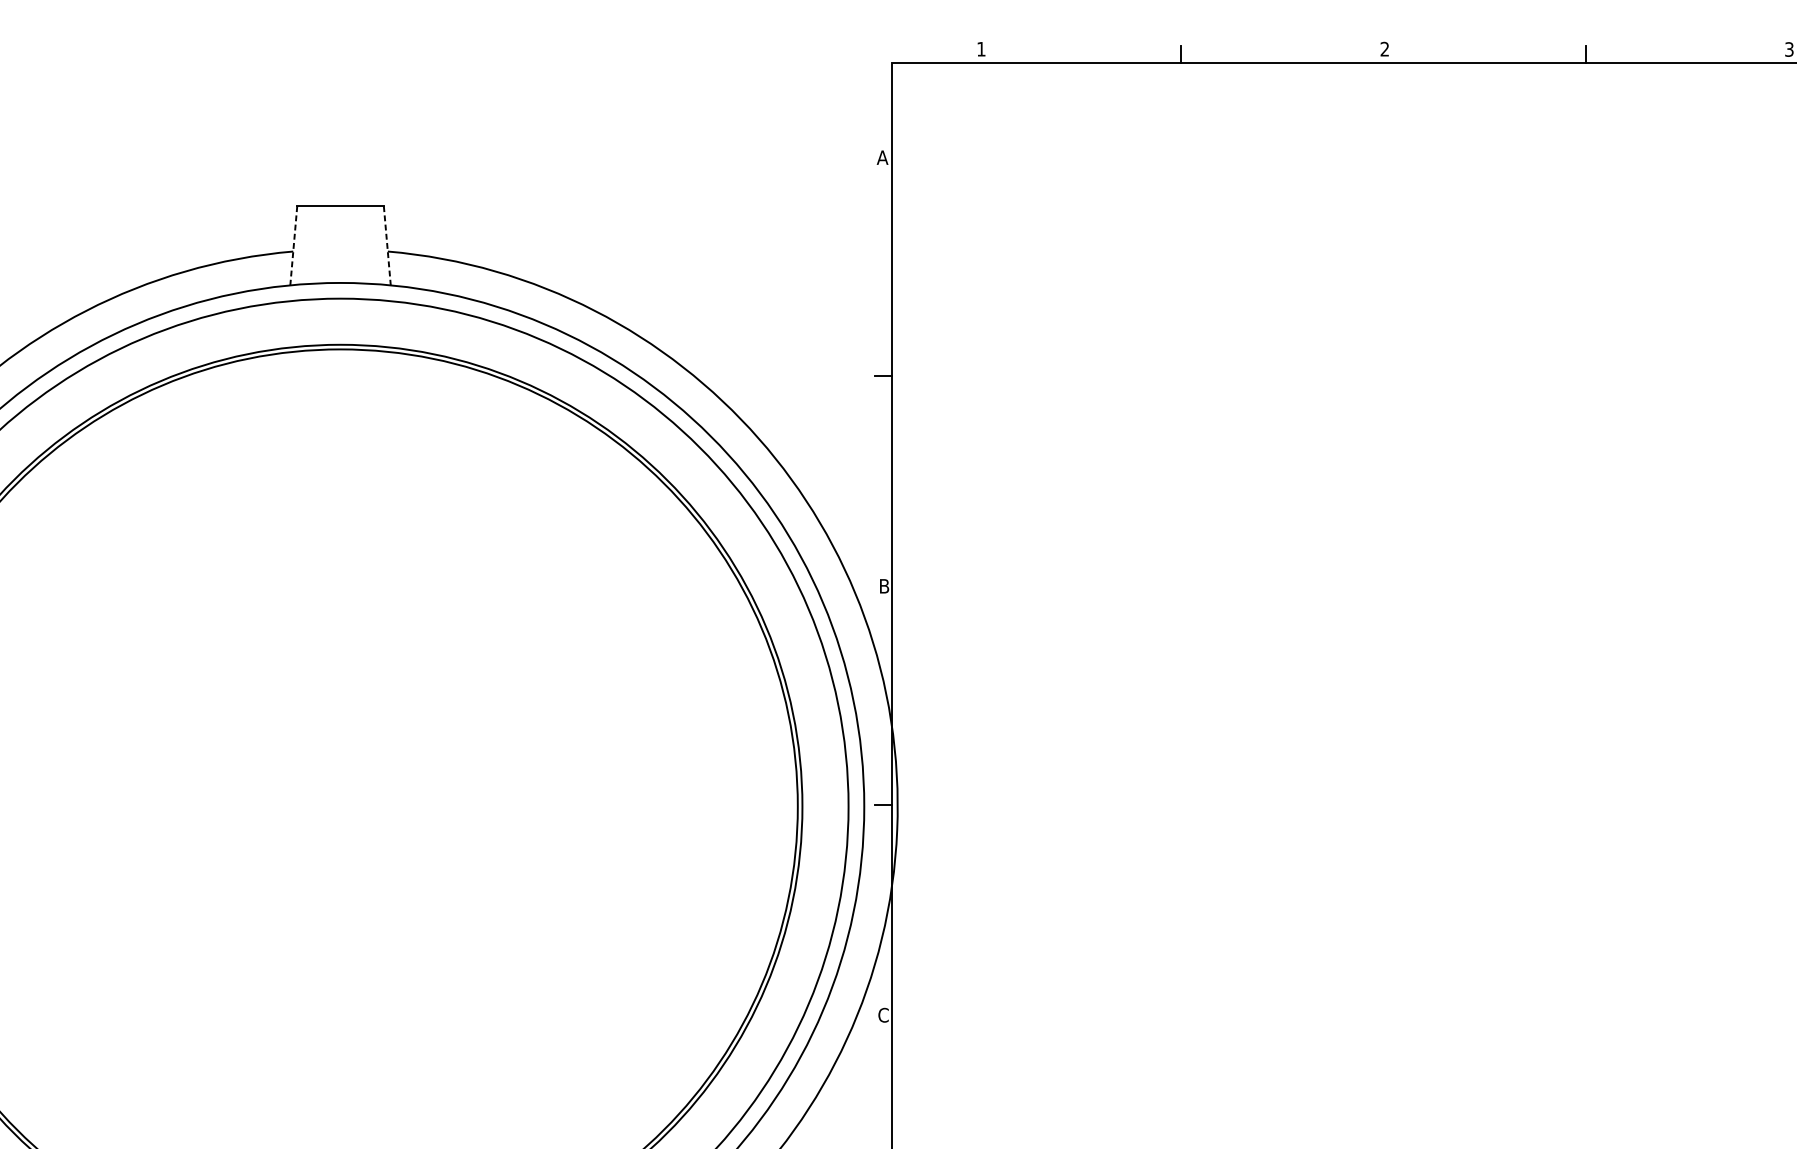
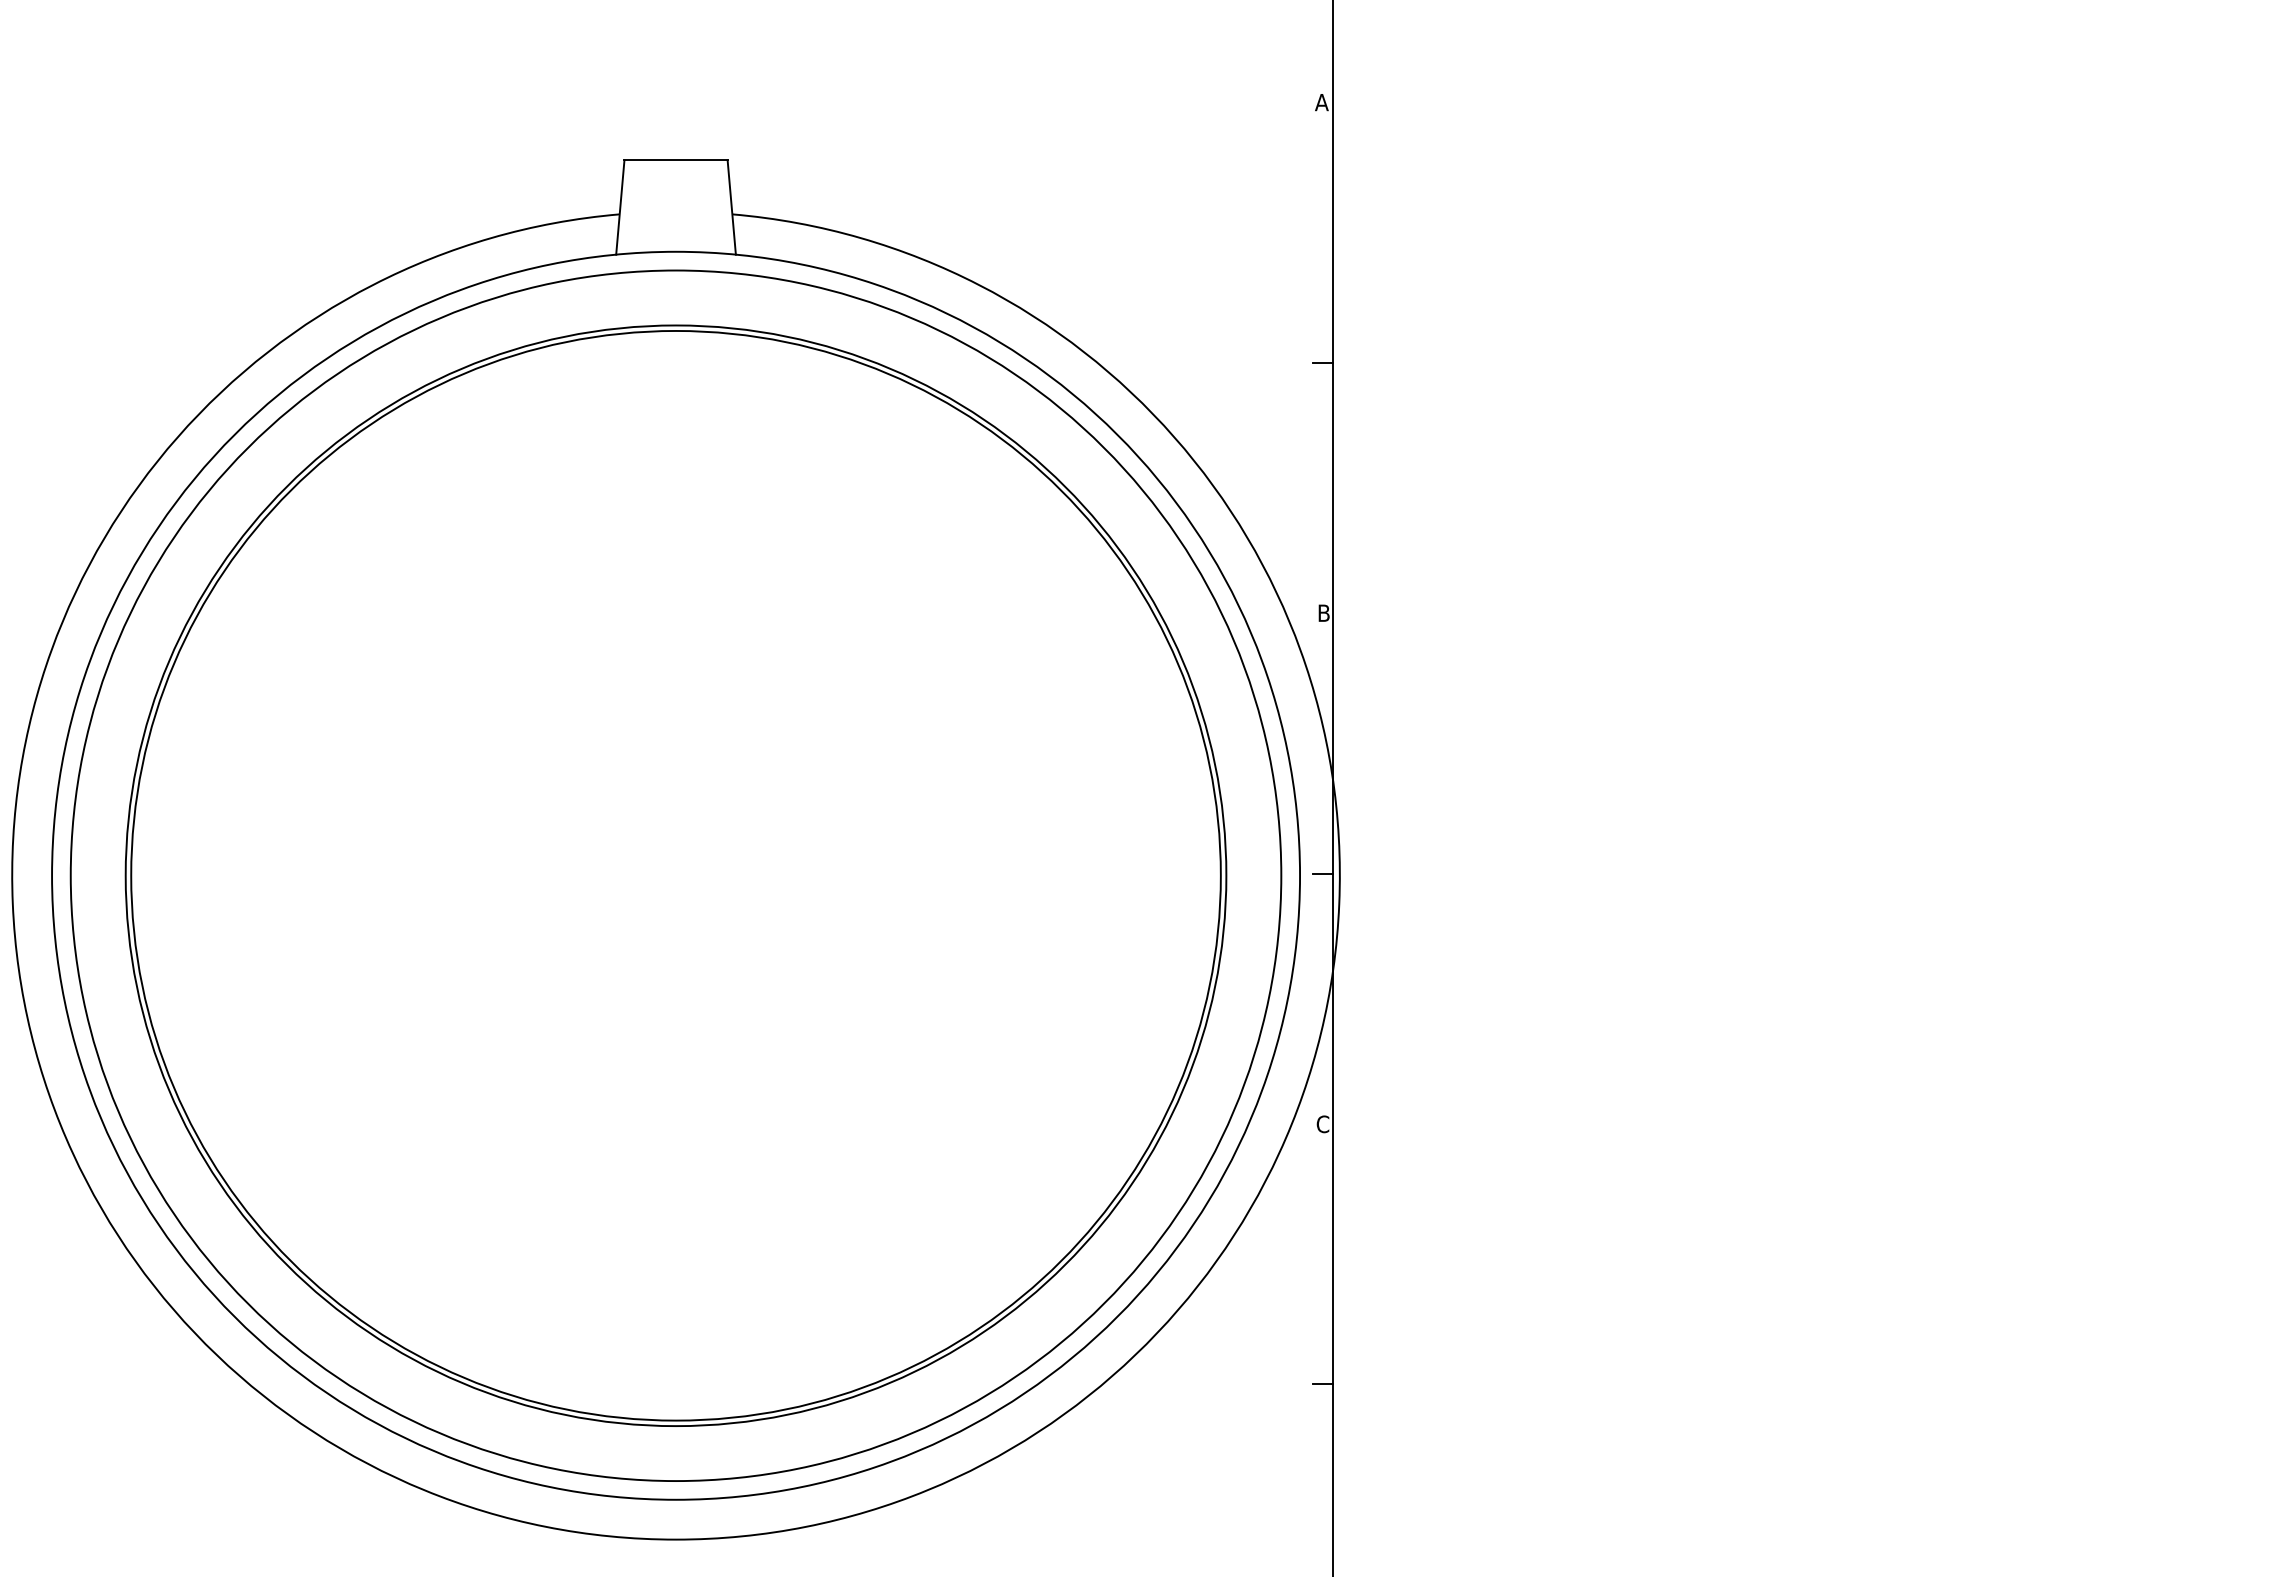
line: (293, 246) -> (620, 208), dashed -> solid
line: (387, 246) -> (731, 208), dashed -> solid

